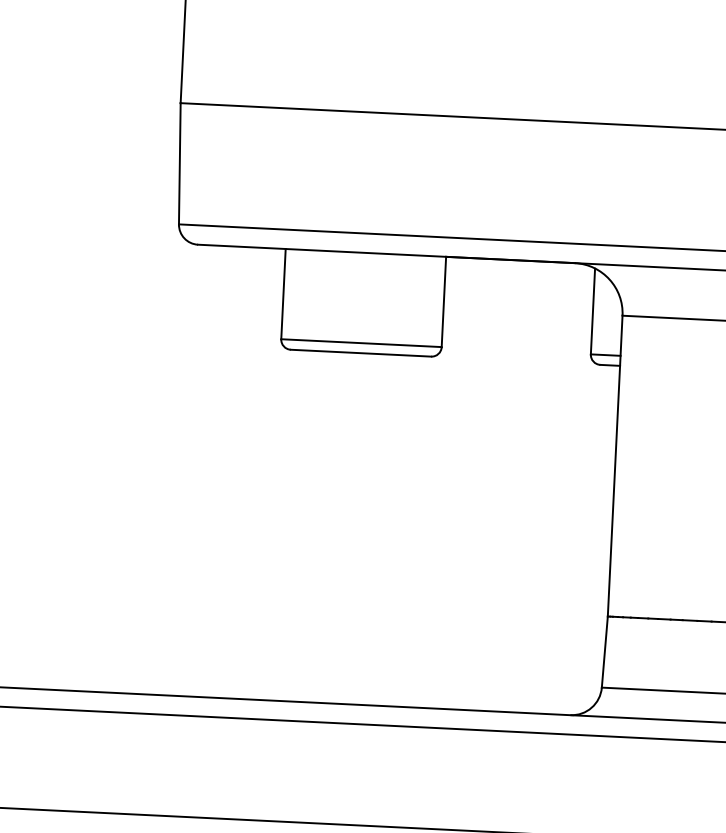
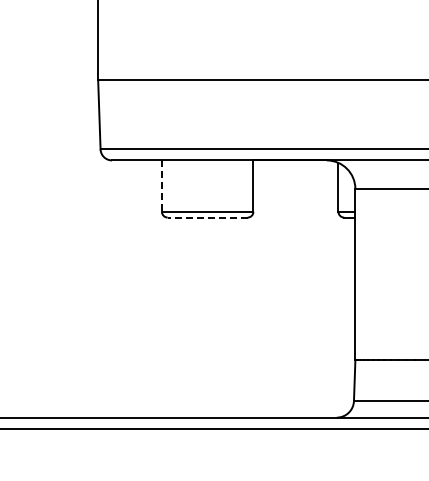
line: (282, 294) -> (161, 186), solid -> dashed
line: (360, 353) -> (207, 217), solid -> dashed

